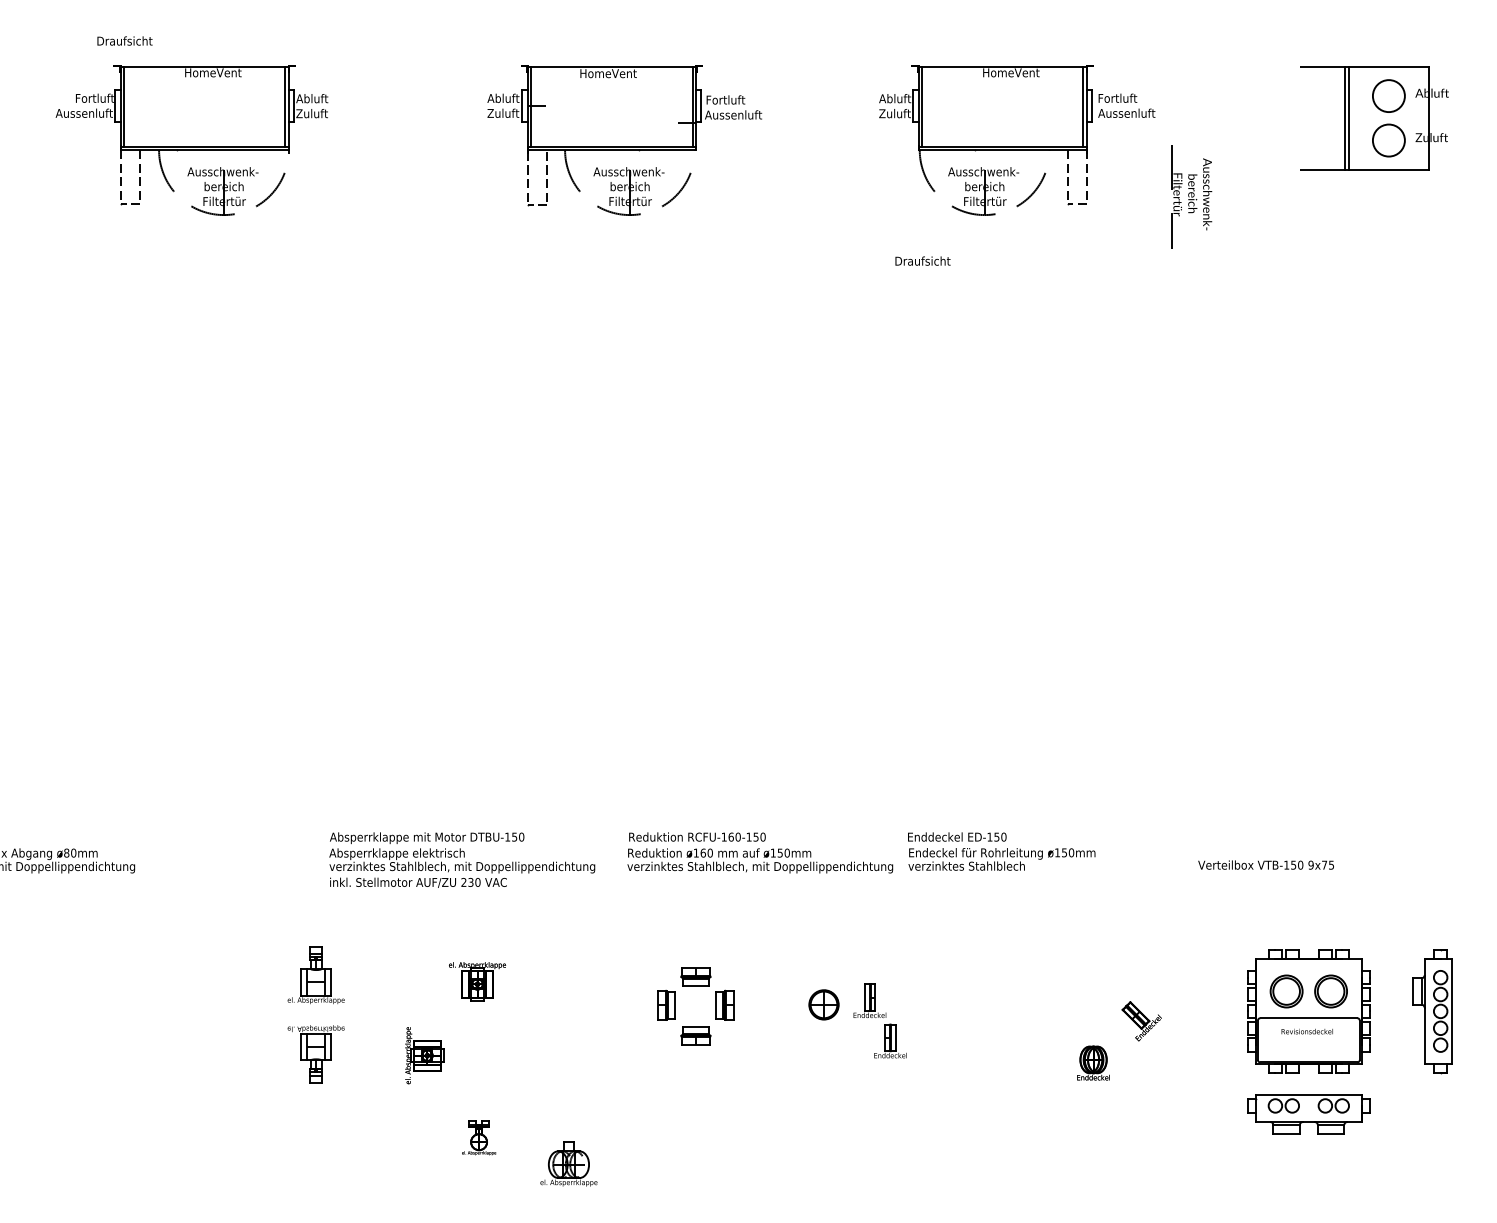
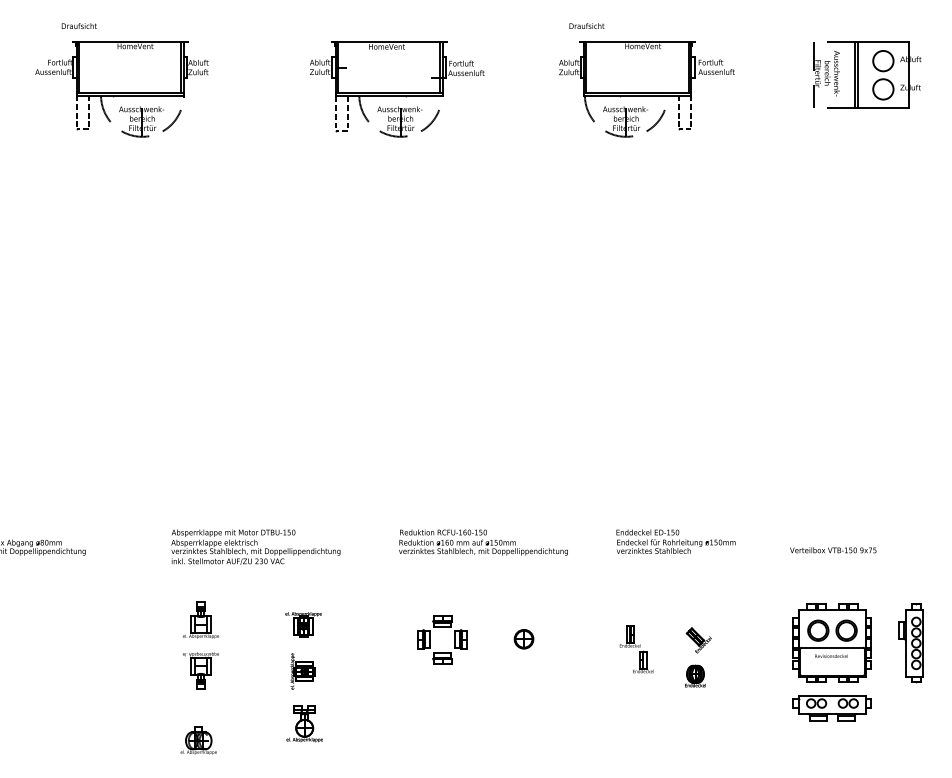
part: (1191, 195) -> (826, 74), moved
text: (922, 260) -> (586, 25), moved
text: (1000, 851) -> (675, 541), moved
text: (461, 859) -> (255, 546), moved
text: (1266, 865) -> (833, 550), moved
part: (879, 1021) -> (636, 649), moved
part: (1140, 1021) -> (698, 640), moved
part: (423, 1055) -> (302, 671), moved
part: (478, 1137) -> (304, 723), size x1.67
part: (568, 1164) -> (198, 740), moved

